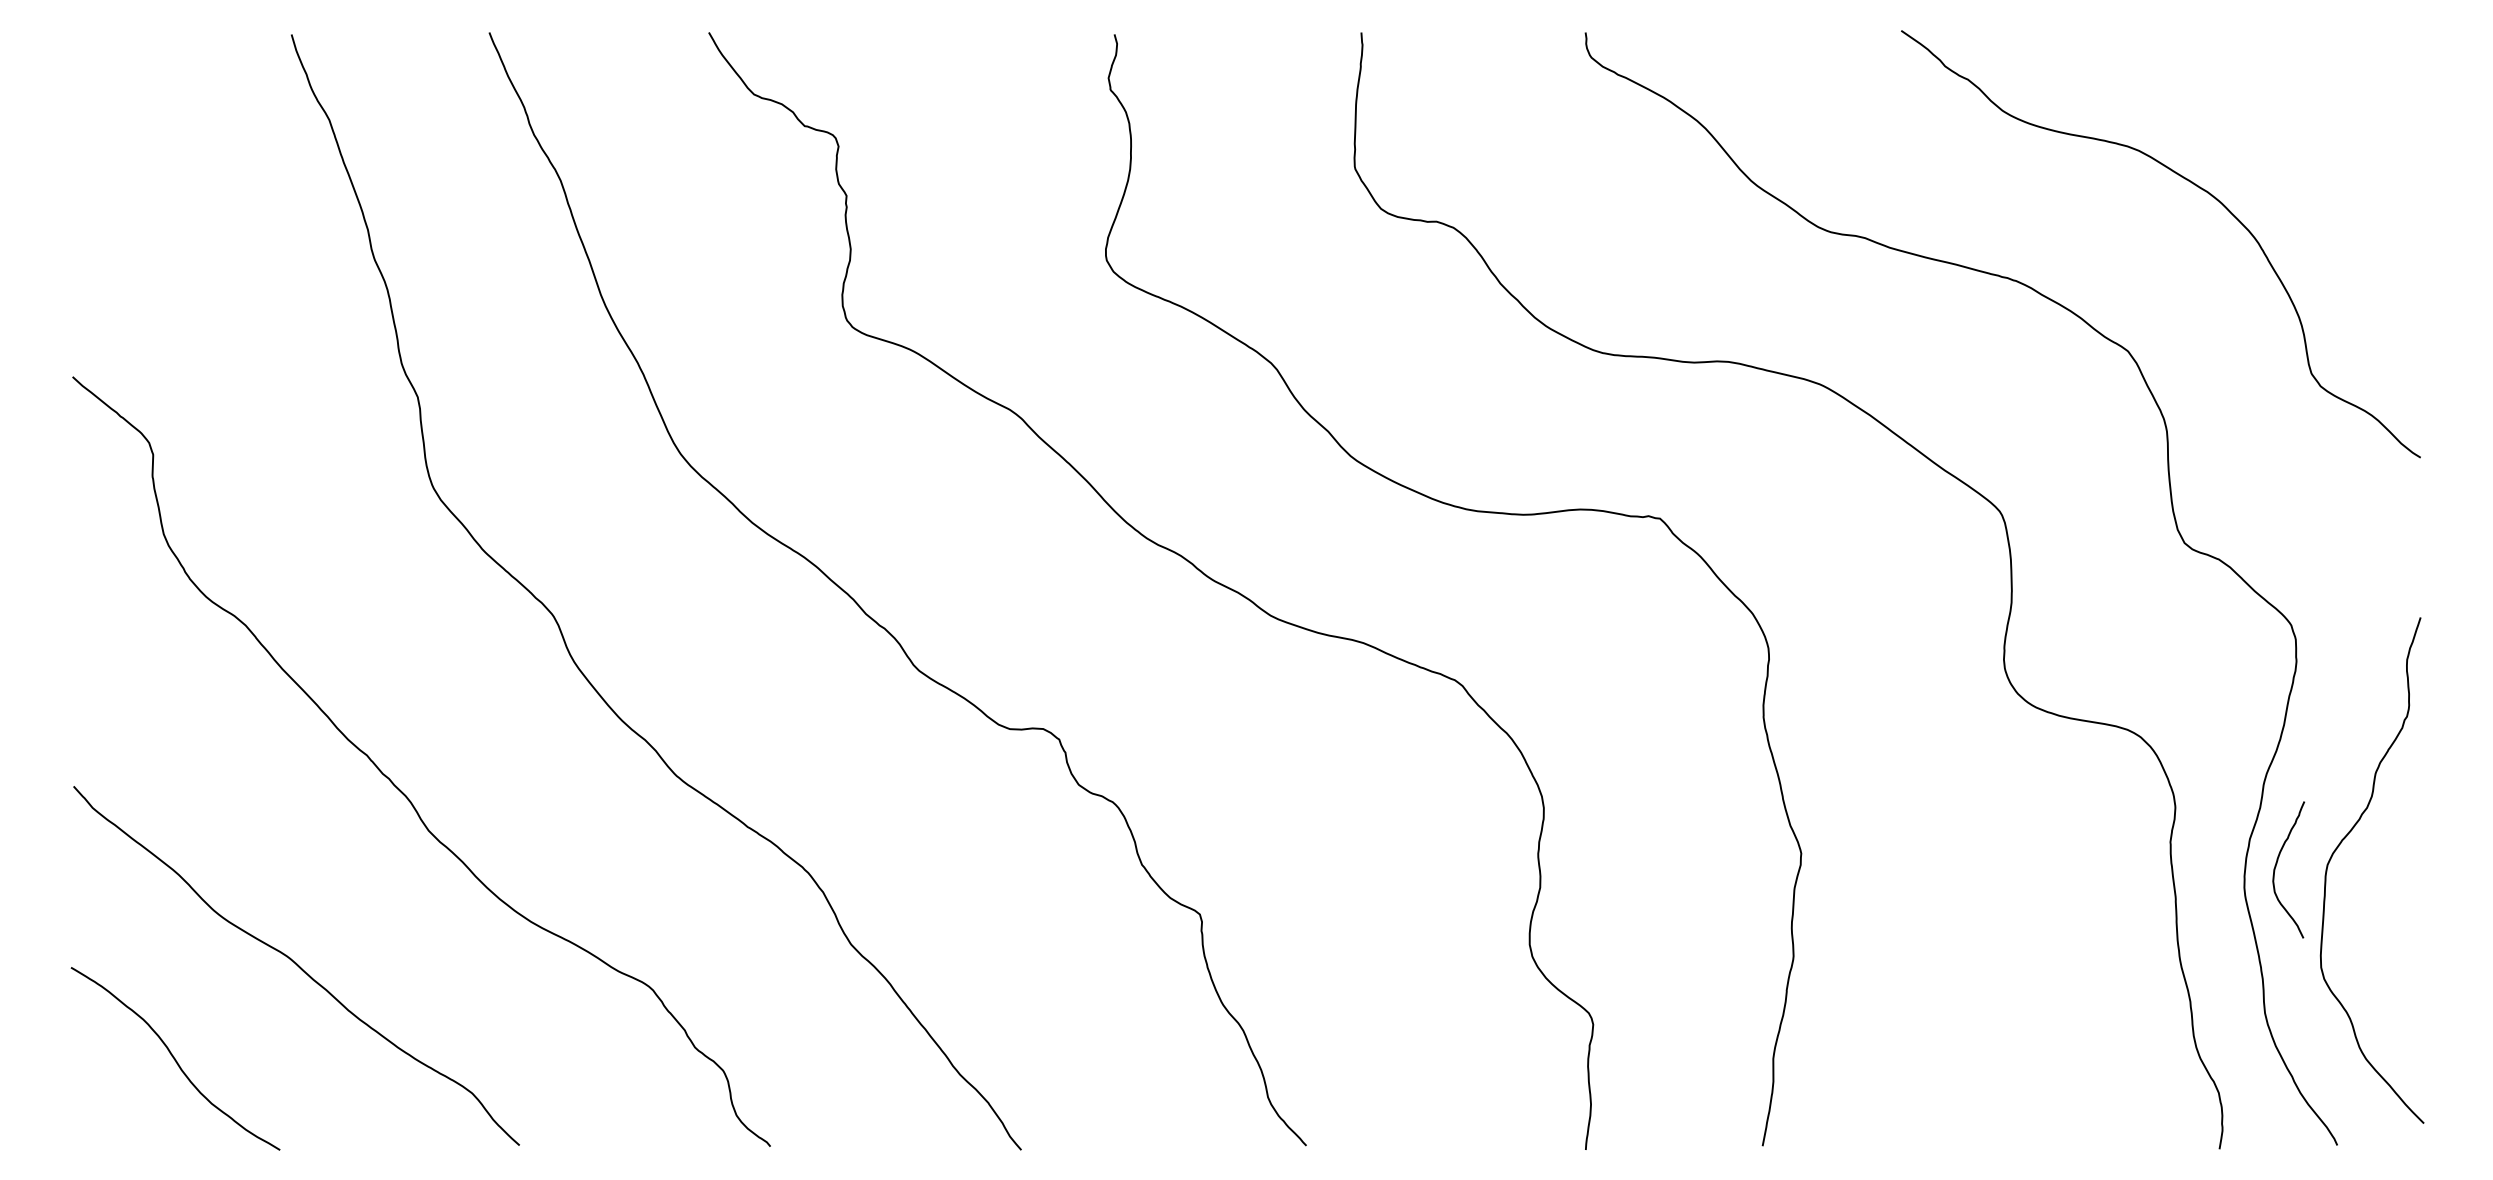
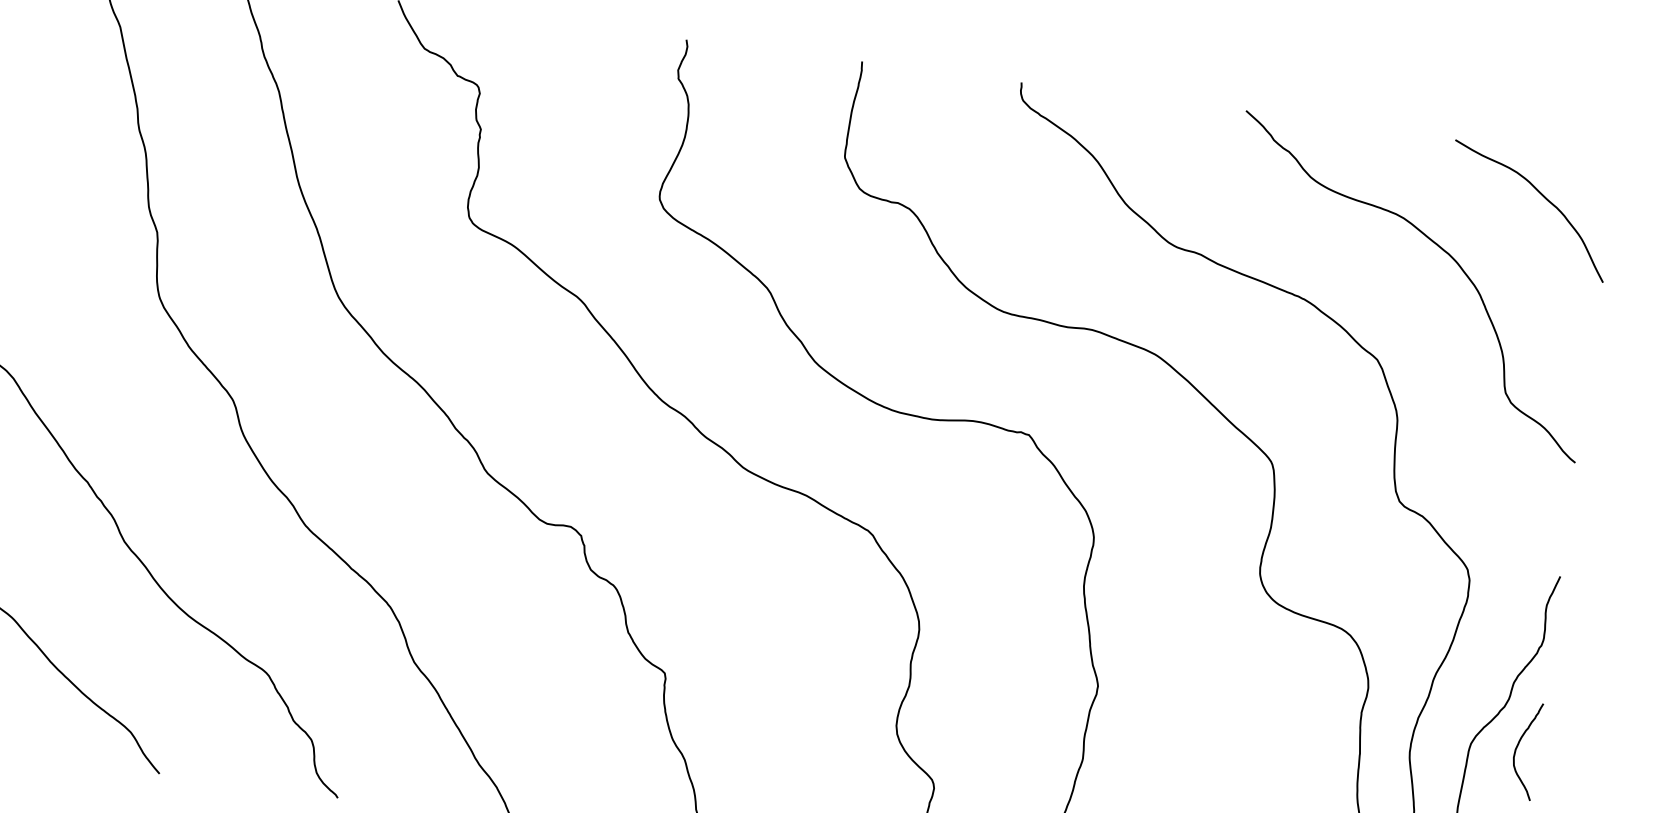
curve: (2328, 96) -> (1543, 197), added
curve: (2276, 867) -> (1517, 748), moved

